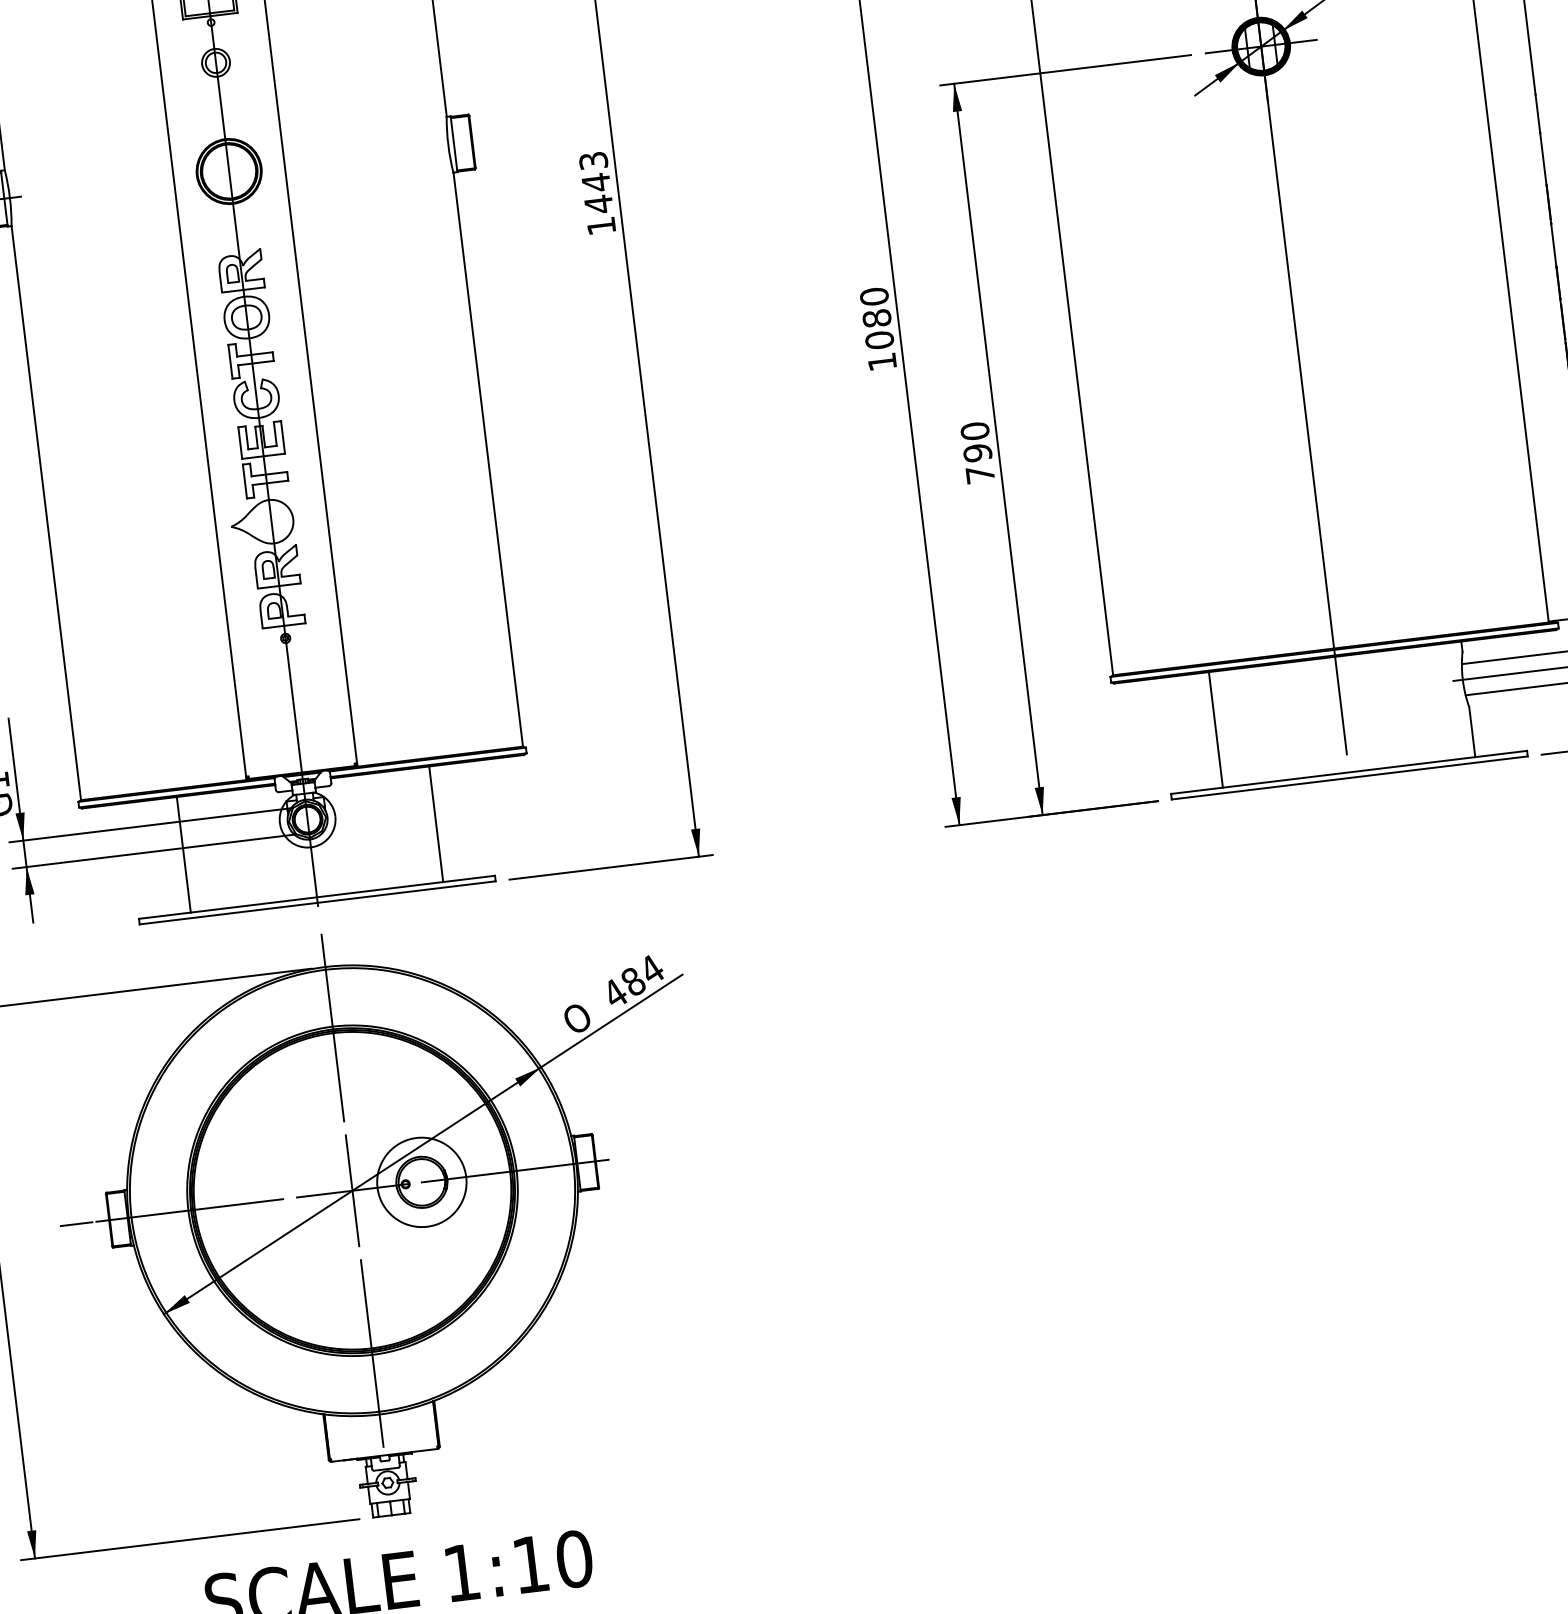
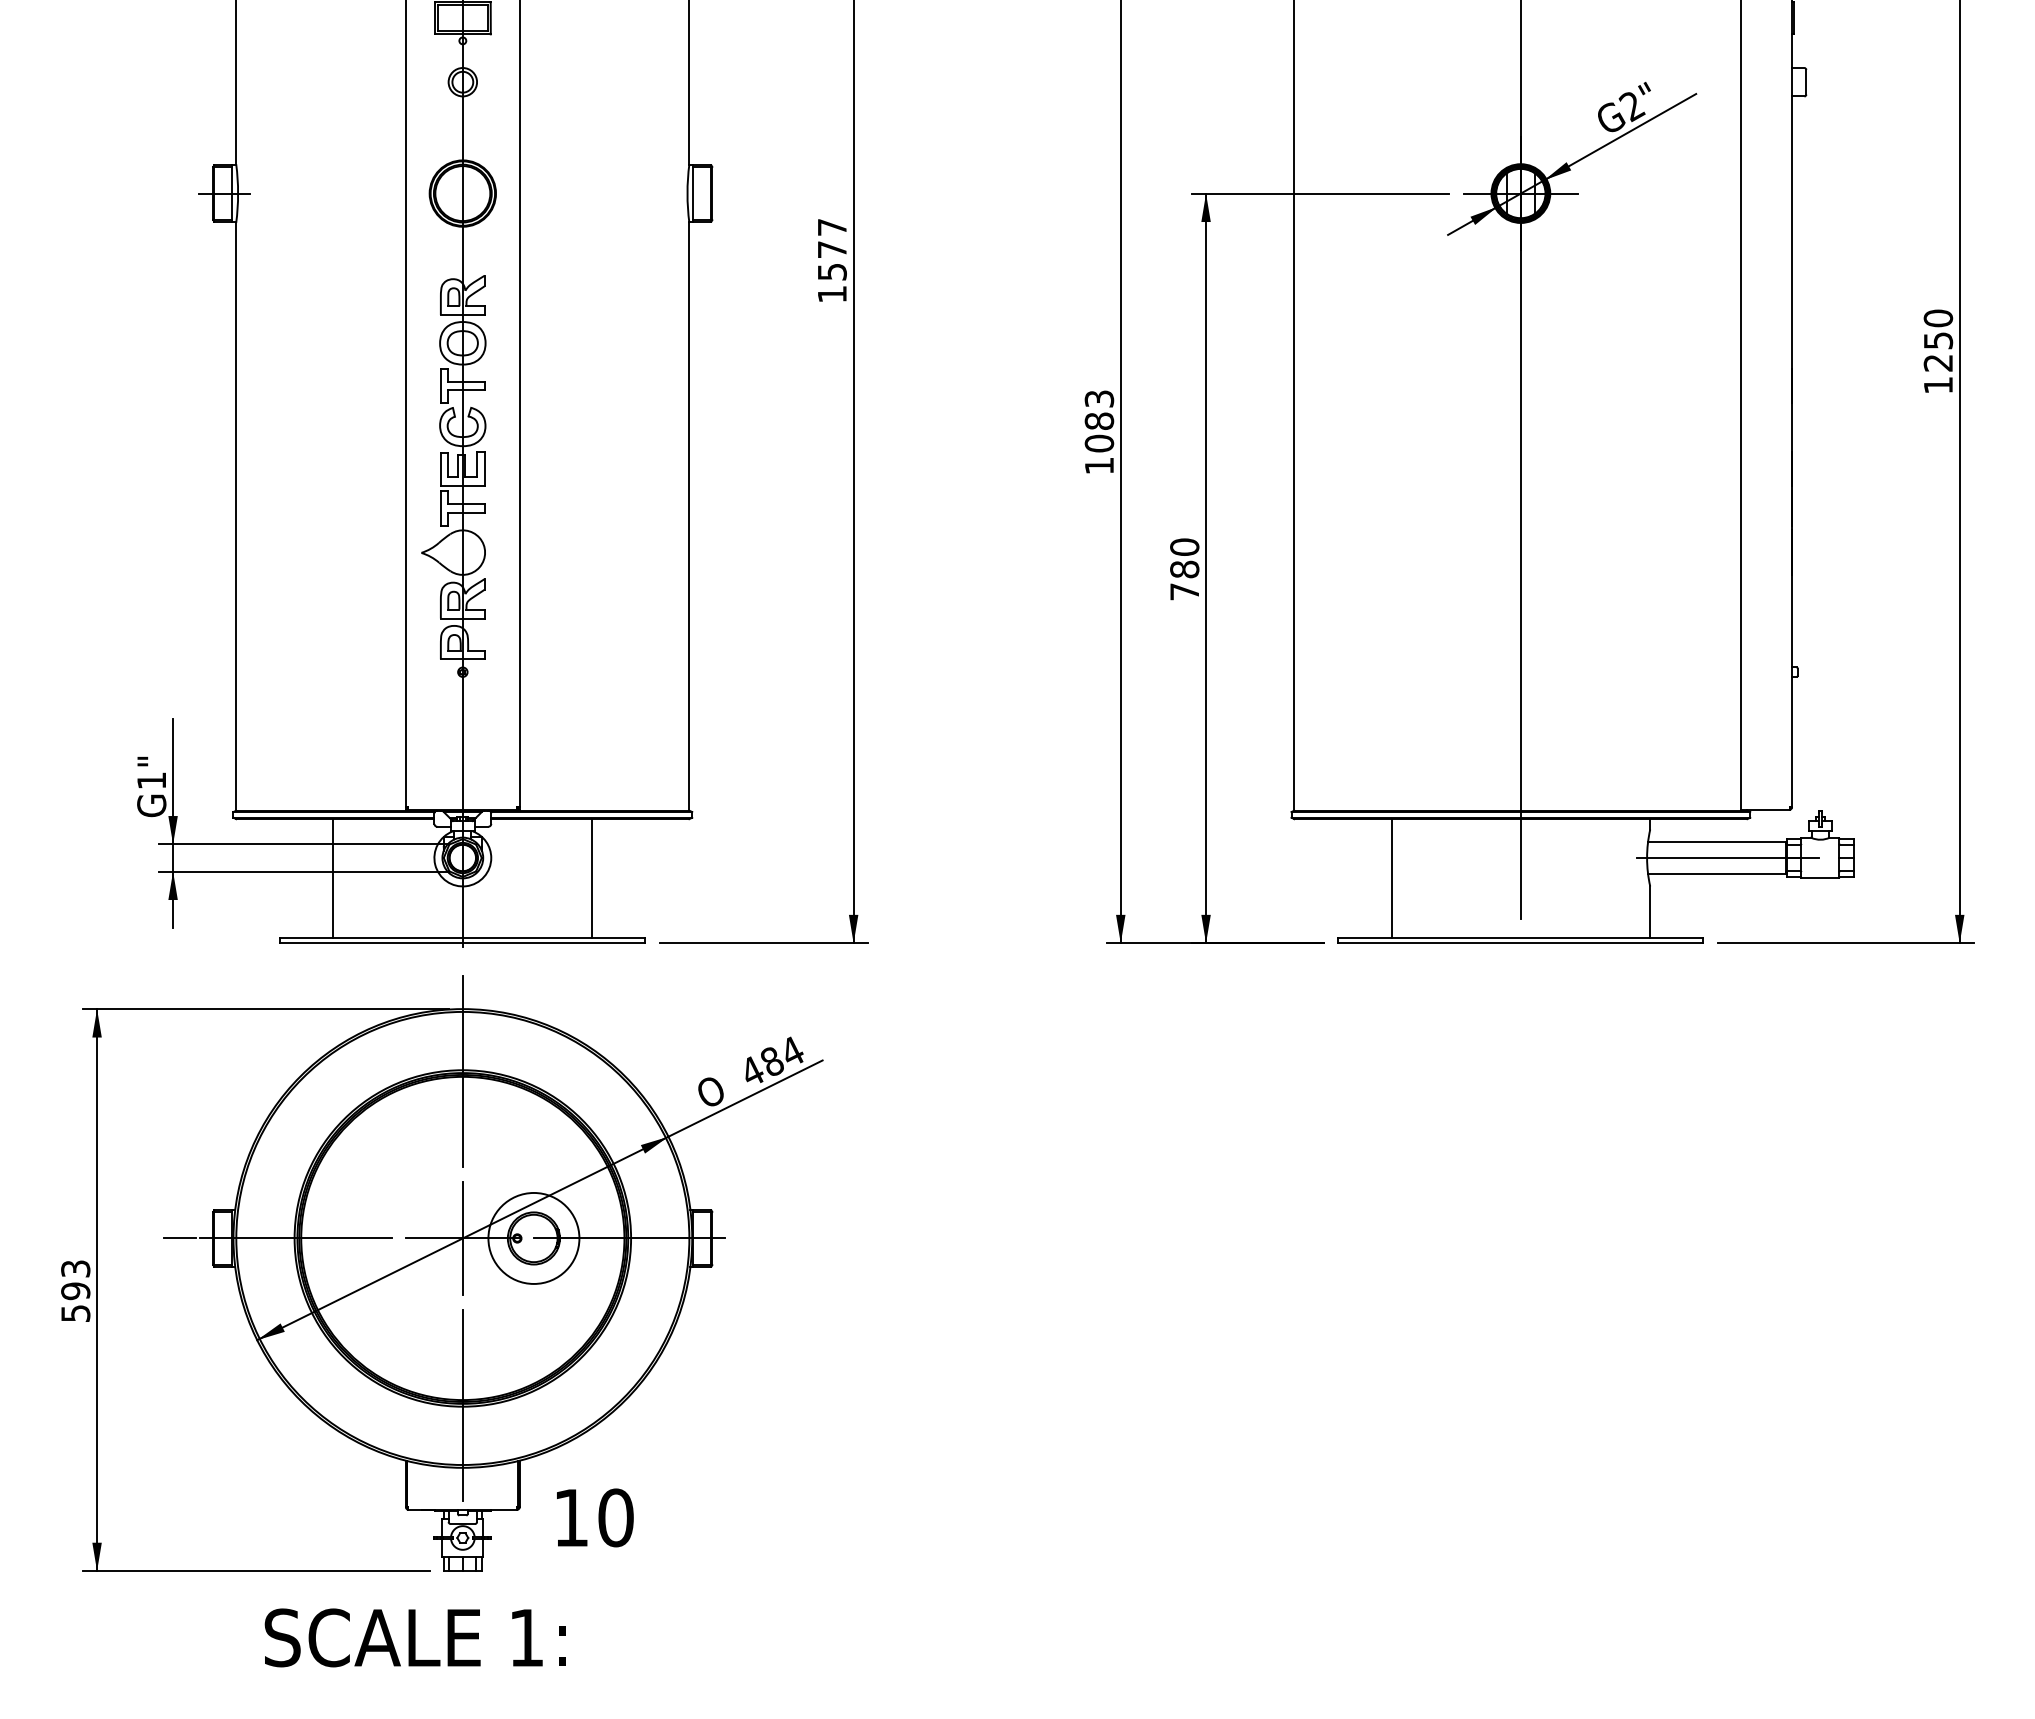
text: (595, 183) -> (831, 250), 1443 -> 1577
text: (874, 296) -> (1099, 398), 1080 -> 1083
text: (977, 453) -> (1184, 569), 790 -> 780
text: (554, 1561) -> (595, 1517), moved

